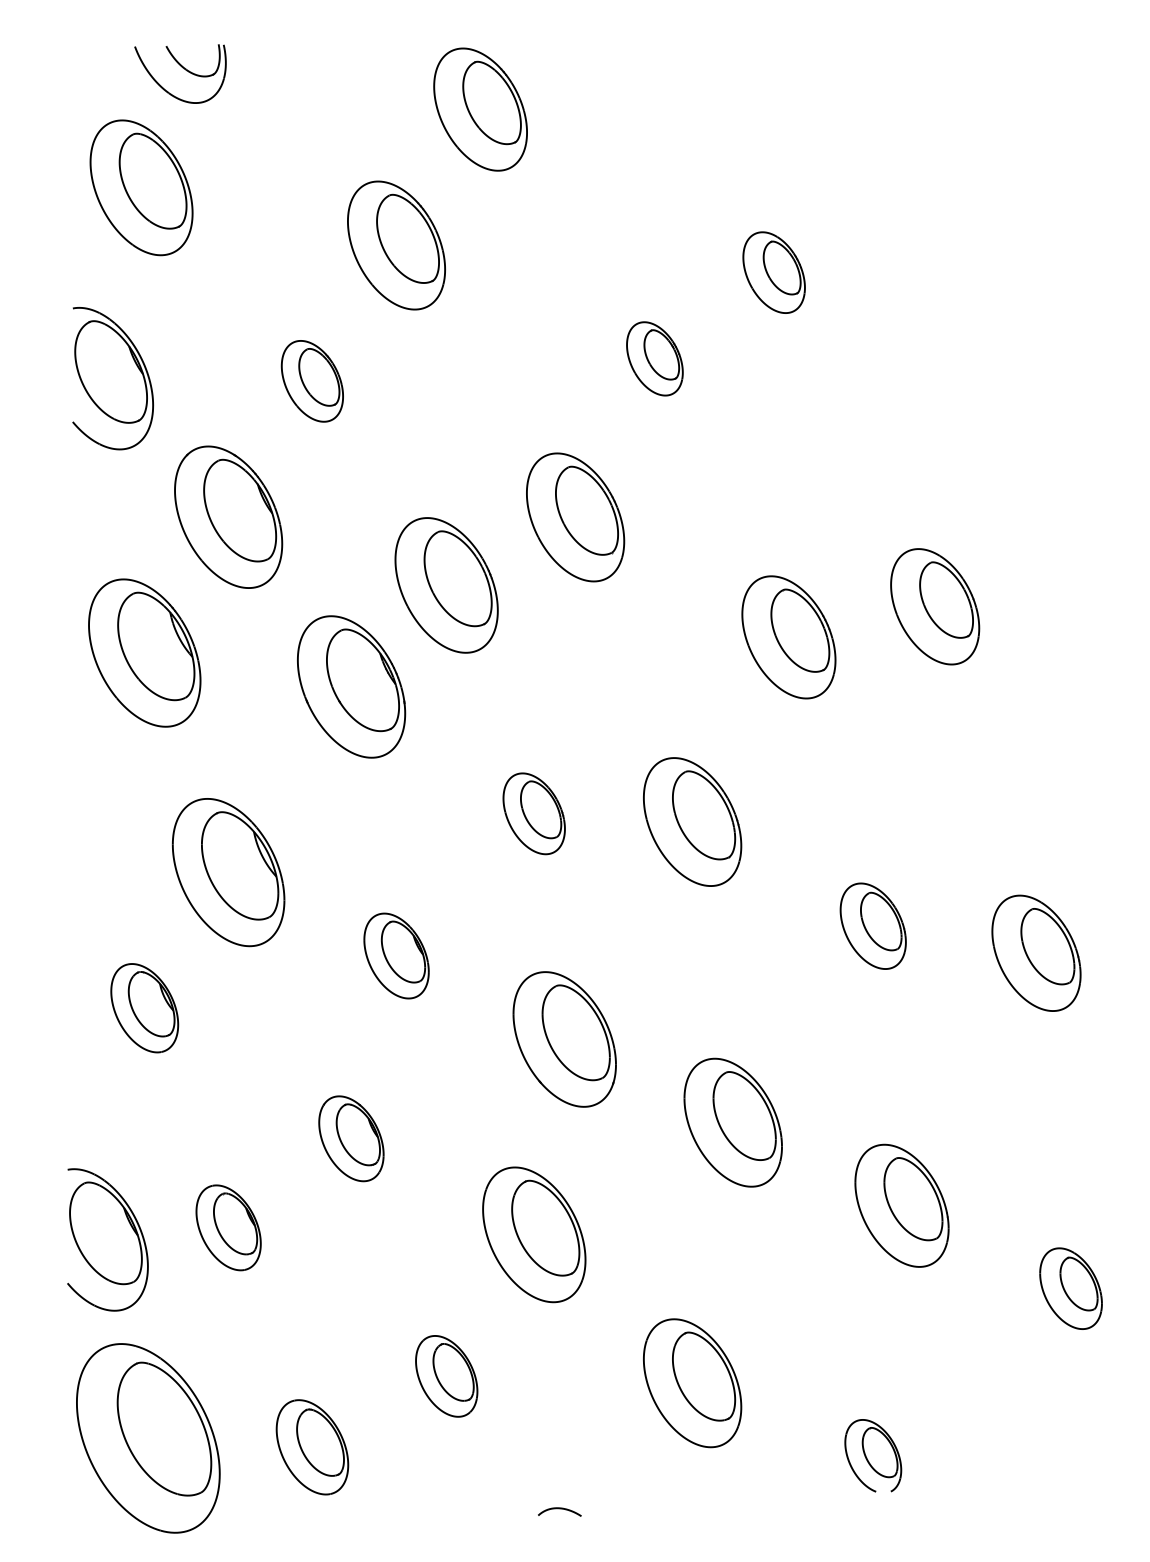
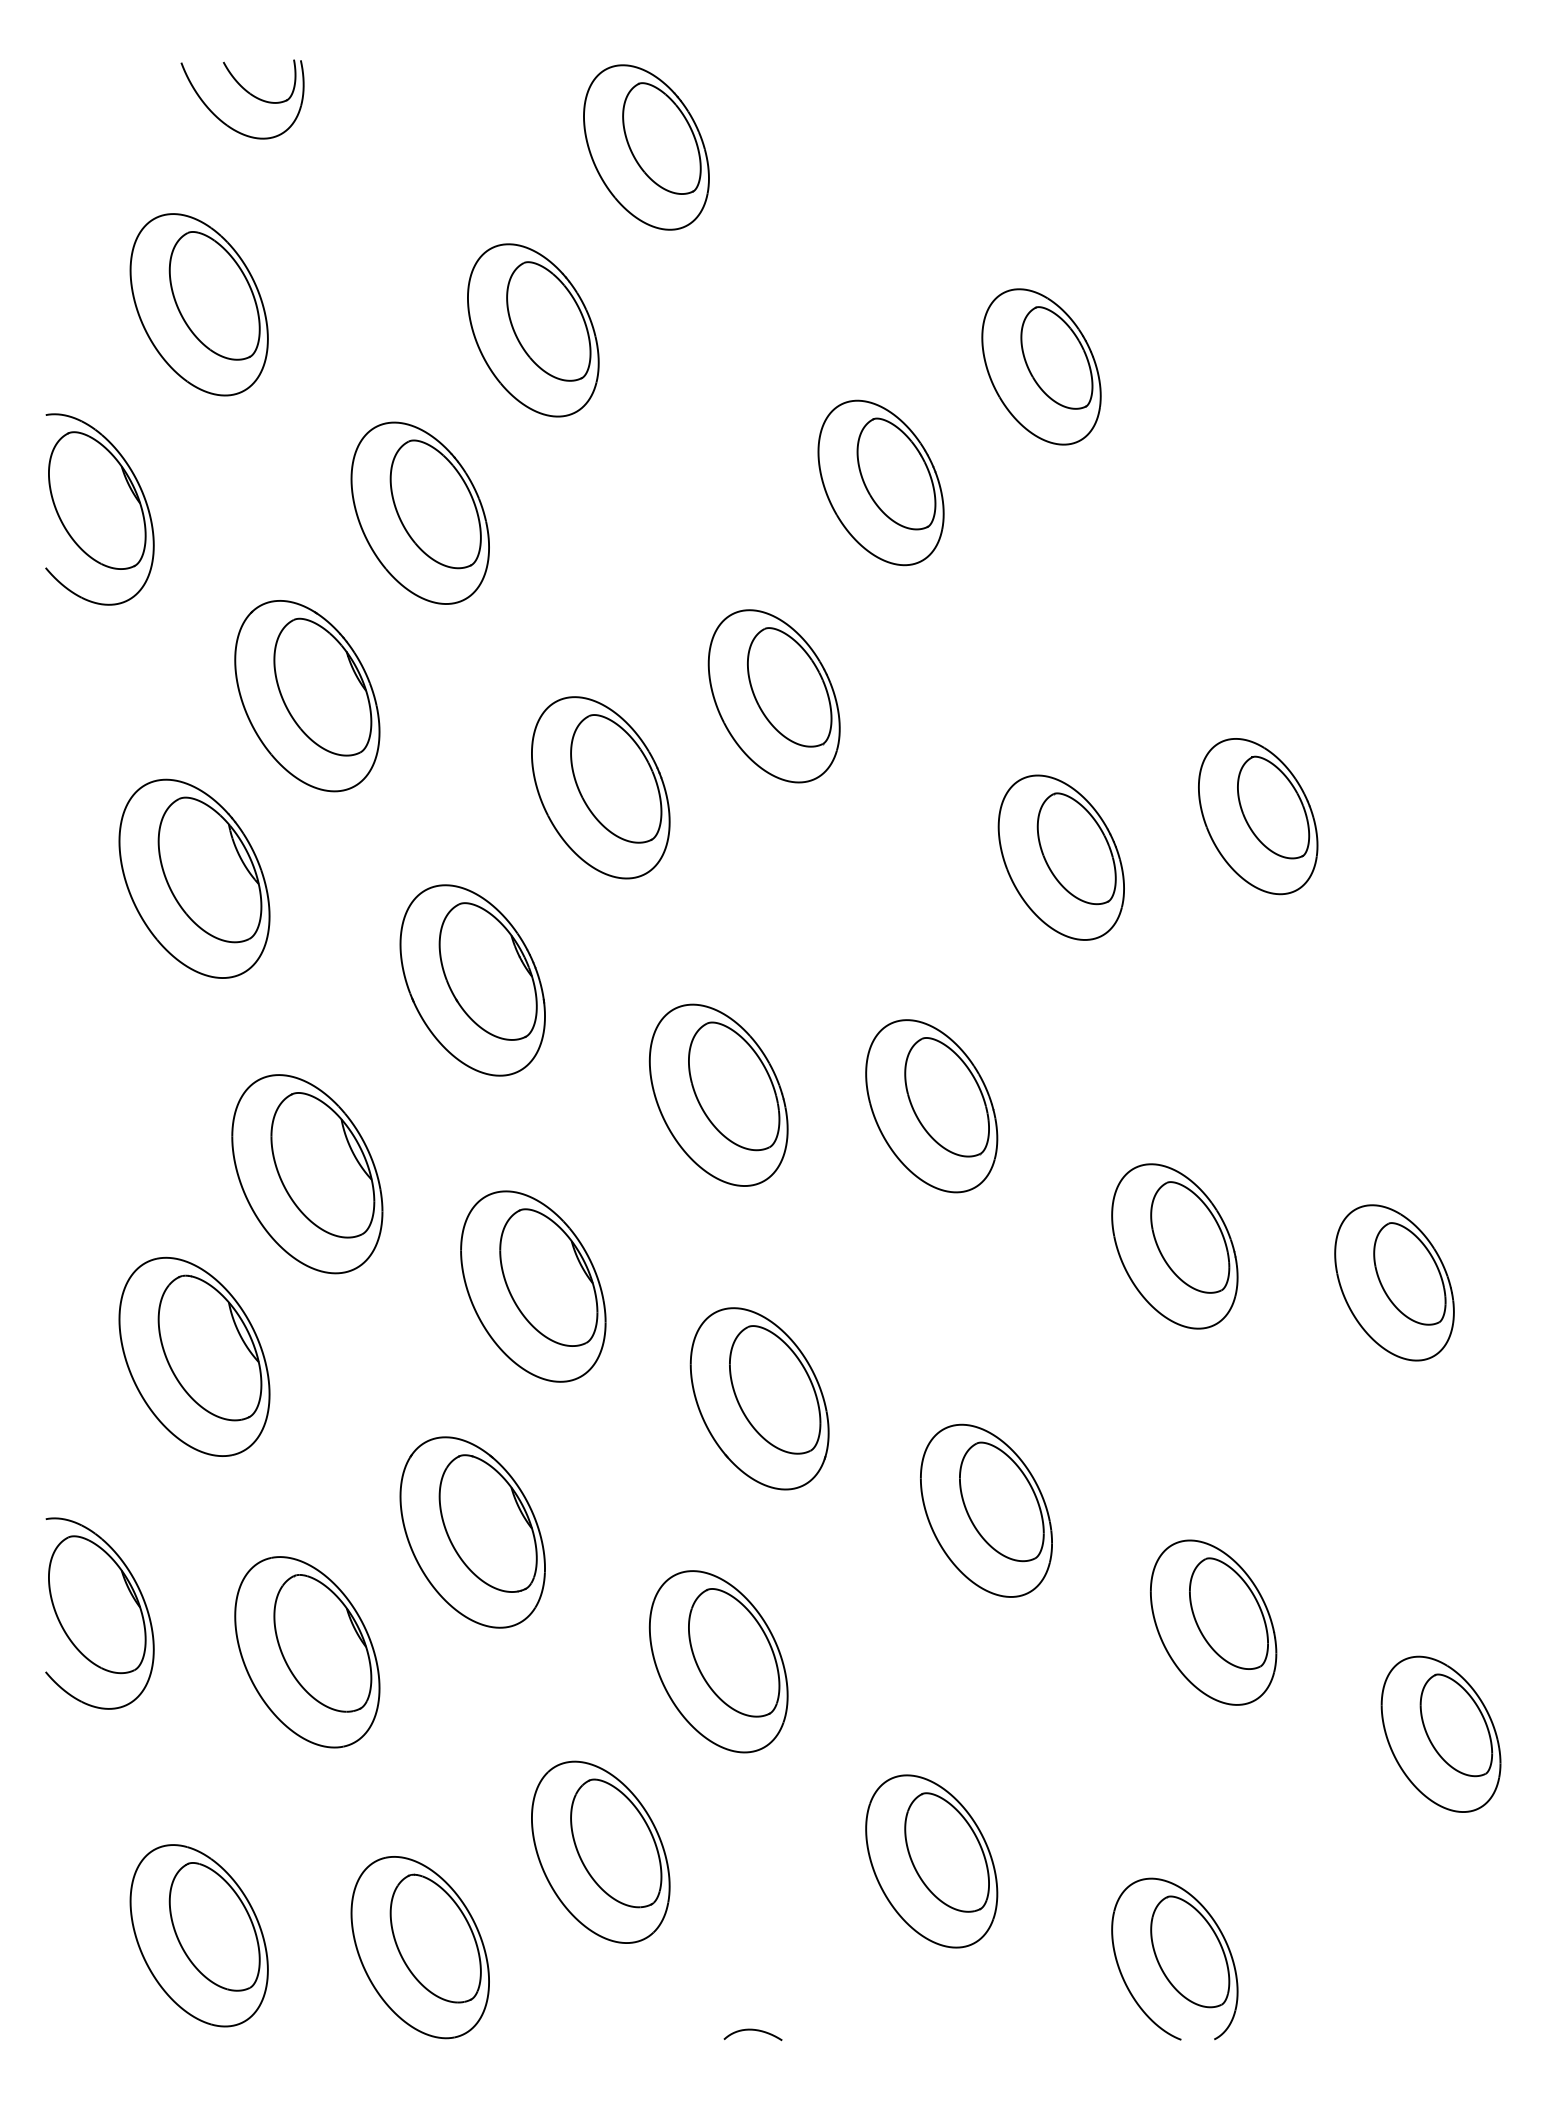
part: (141, 187) -> (198, 304), moved
part: (774, 272) -> (1041, 366), size x1.43
part: (654, 358) -> (880, 482), size x1.67
part: (112, 378) -> (99, 509), moved
part: (311, 380) -> (419, 512), size x1.67
part: (351, 686) -> (472, 980), moved
part: (534, 813) -> (718, 1094), size x1.67
part: (872, 926) -> (1174, 1246), size x1.43
part: (396, 956) -> (533, 1286), size x1.67
part: (144, 1008) -> (194, 1356), size x1.67
part: (351, 1138) -> (472, 1532), size x1.67
part: (228, 1227) -> (307, 1652), size x1.67
part: (107, 1239) -> (99, 1613), moved
part: (1070, 1288) -> (1440, 1733), size x1.43
part: (446, 1375) -> (600, 1851), size x1.67
part: (147, 1438) -> (198, 1935), size x0.71
part: (311, 1447) -> (419, 1947), size x1.43
part: (872, 1455) -> (1174, 1958), size x1.67

